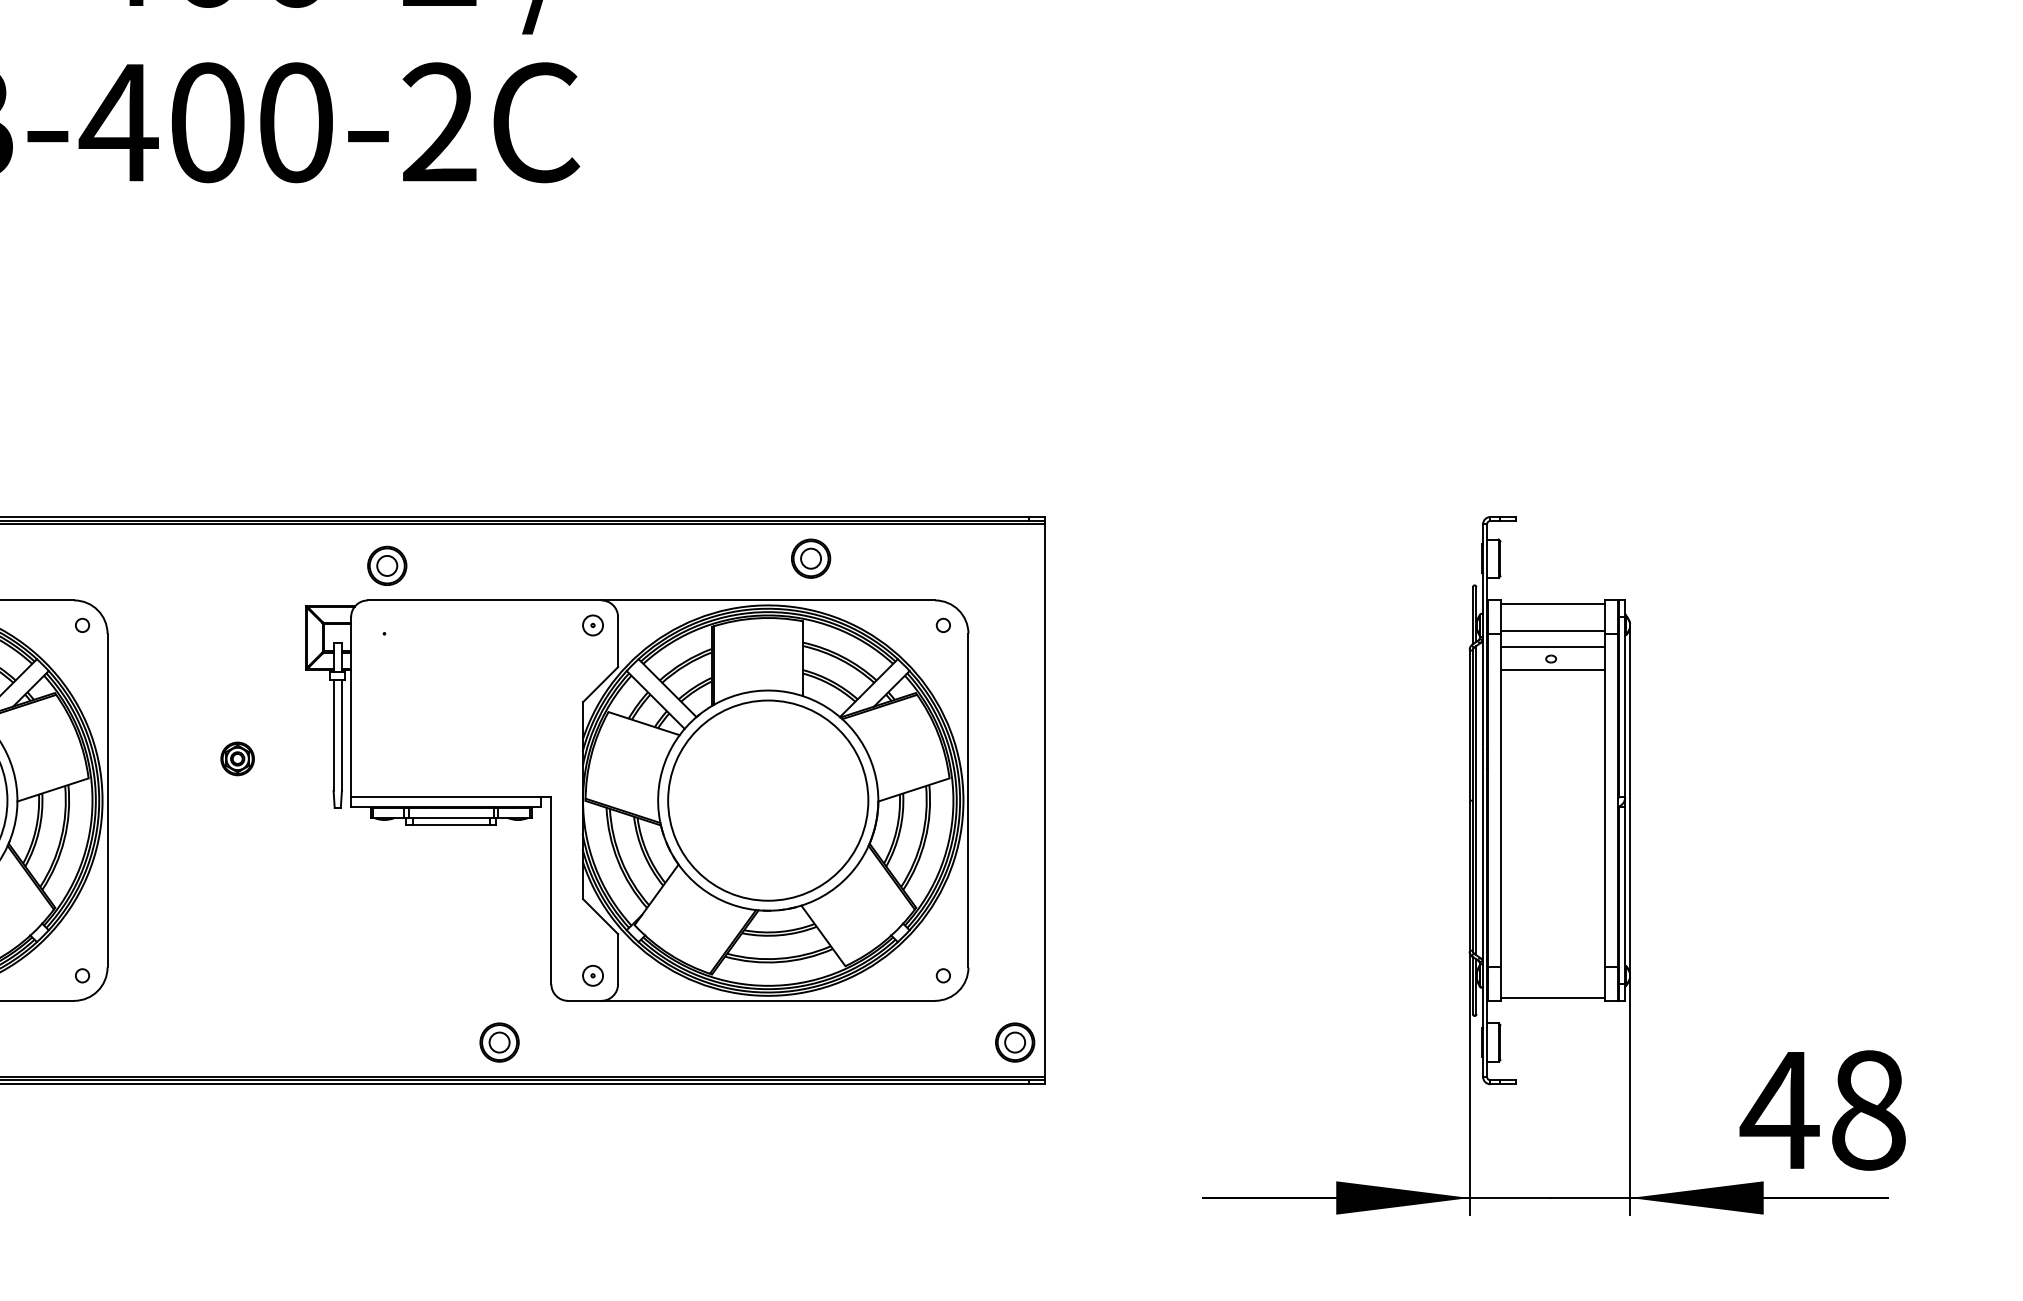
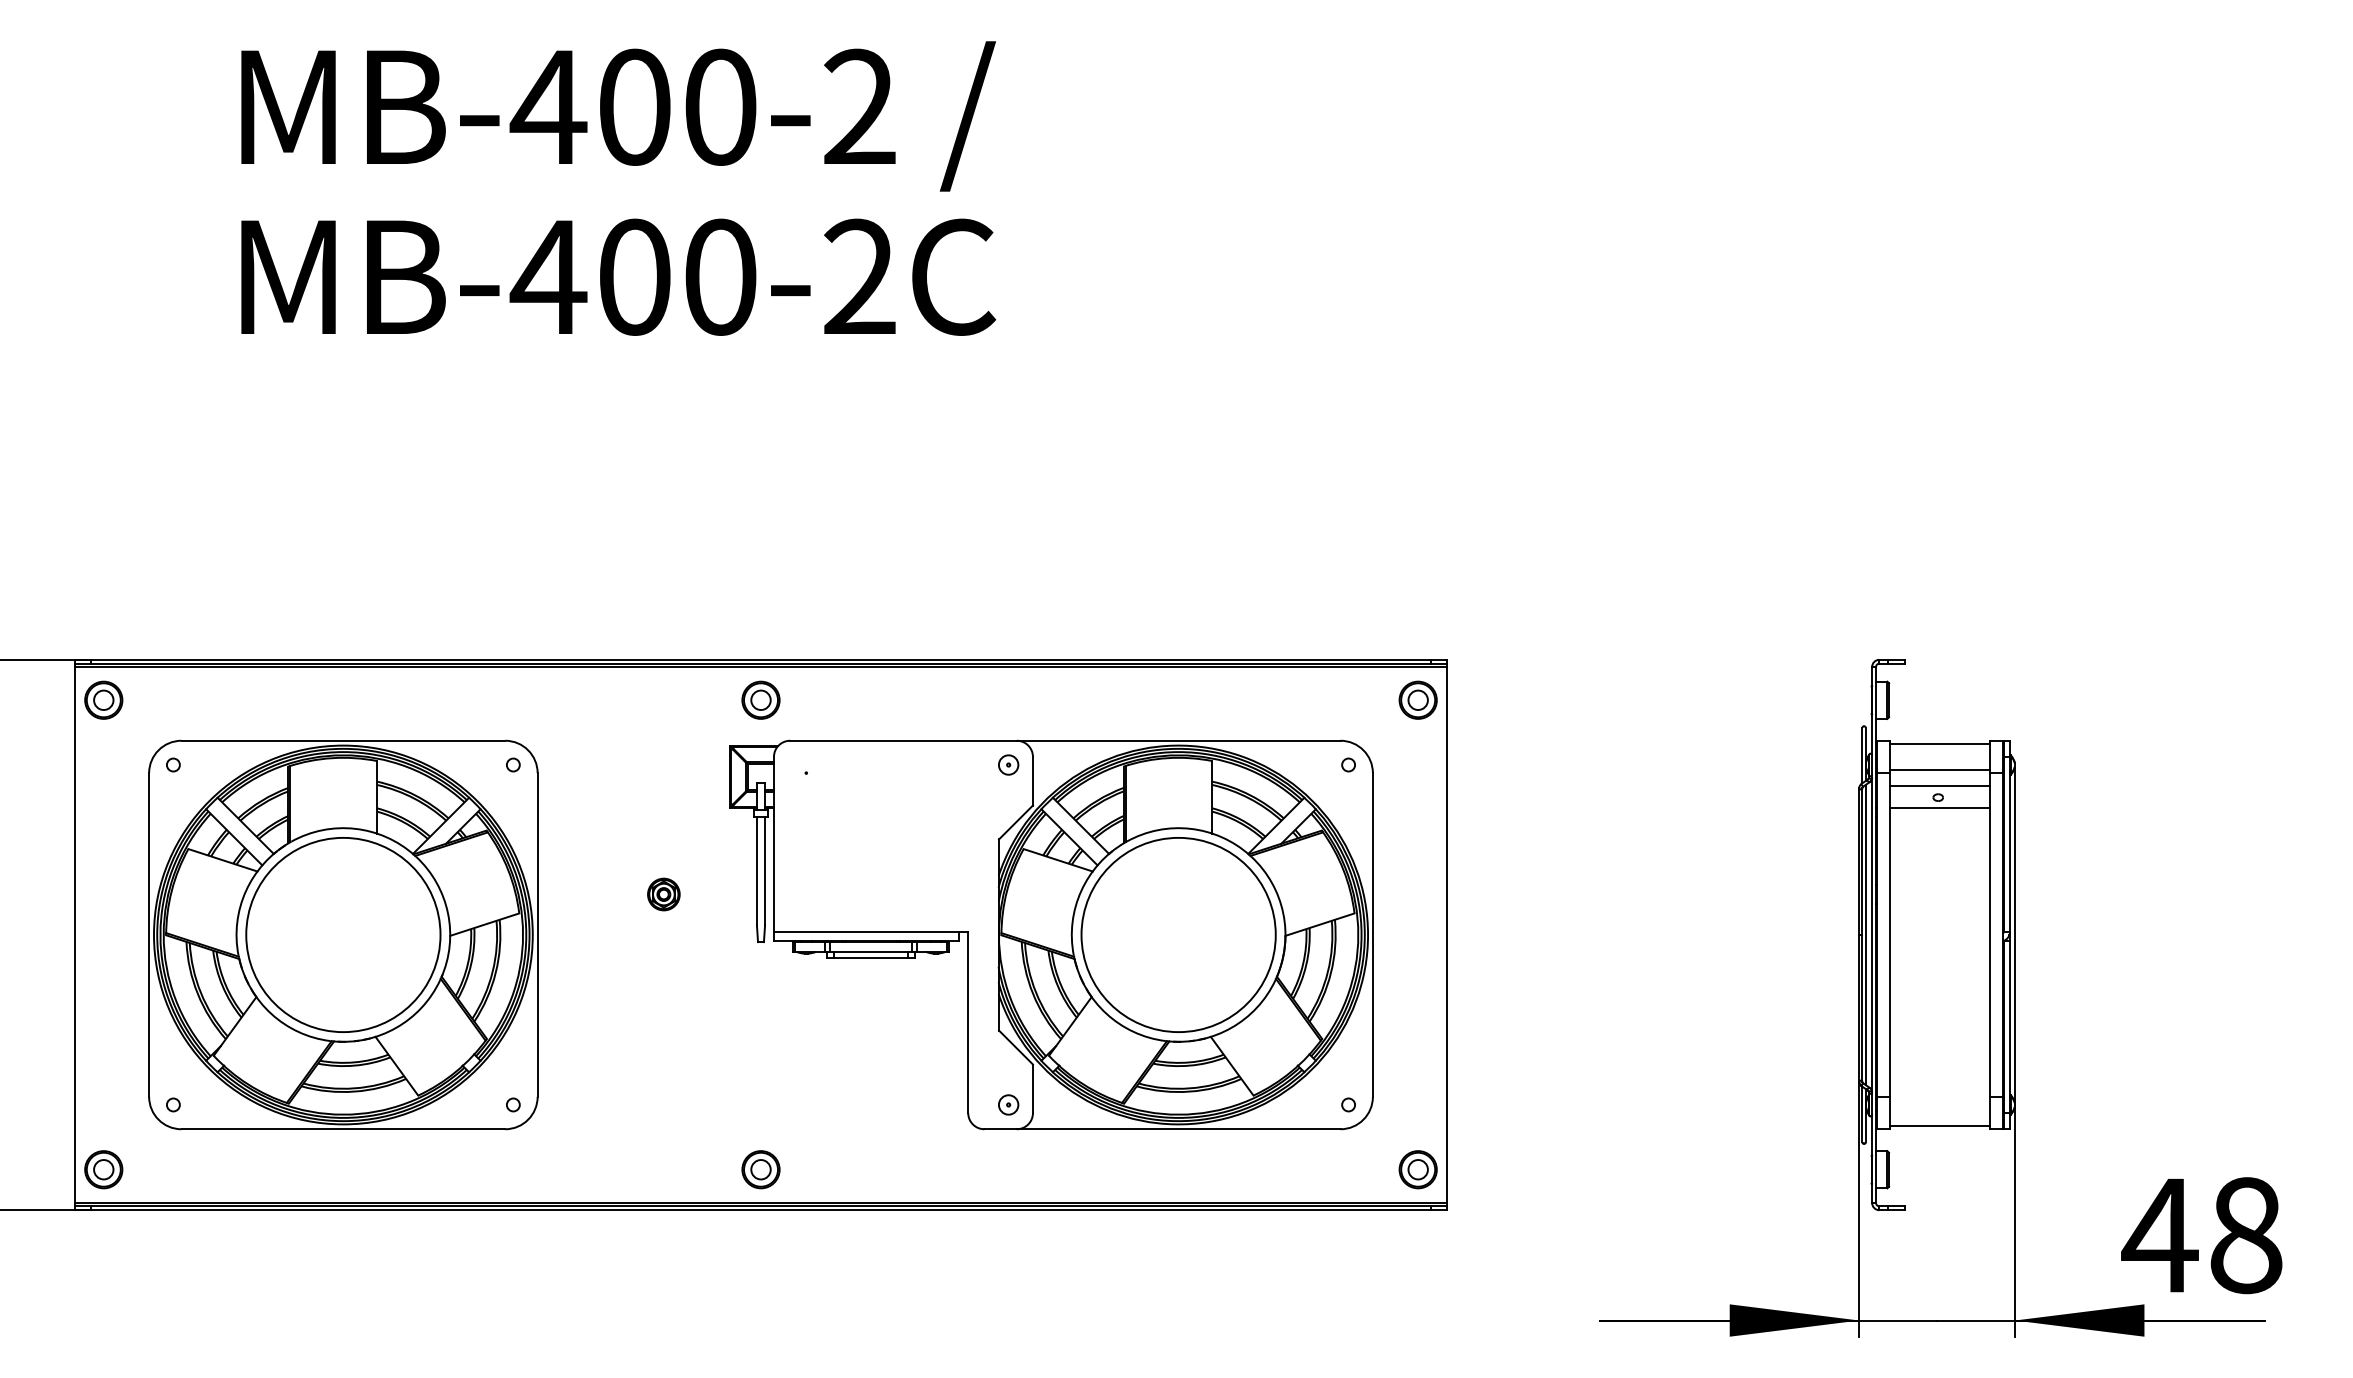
part: (810, 557) -> (1417, 699), moved
part: (386, 565) -> (760, 699), moved
part: (499, 1042) -> (760, 1169), moved

